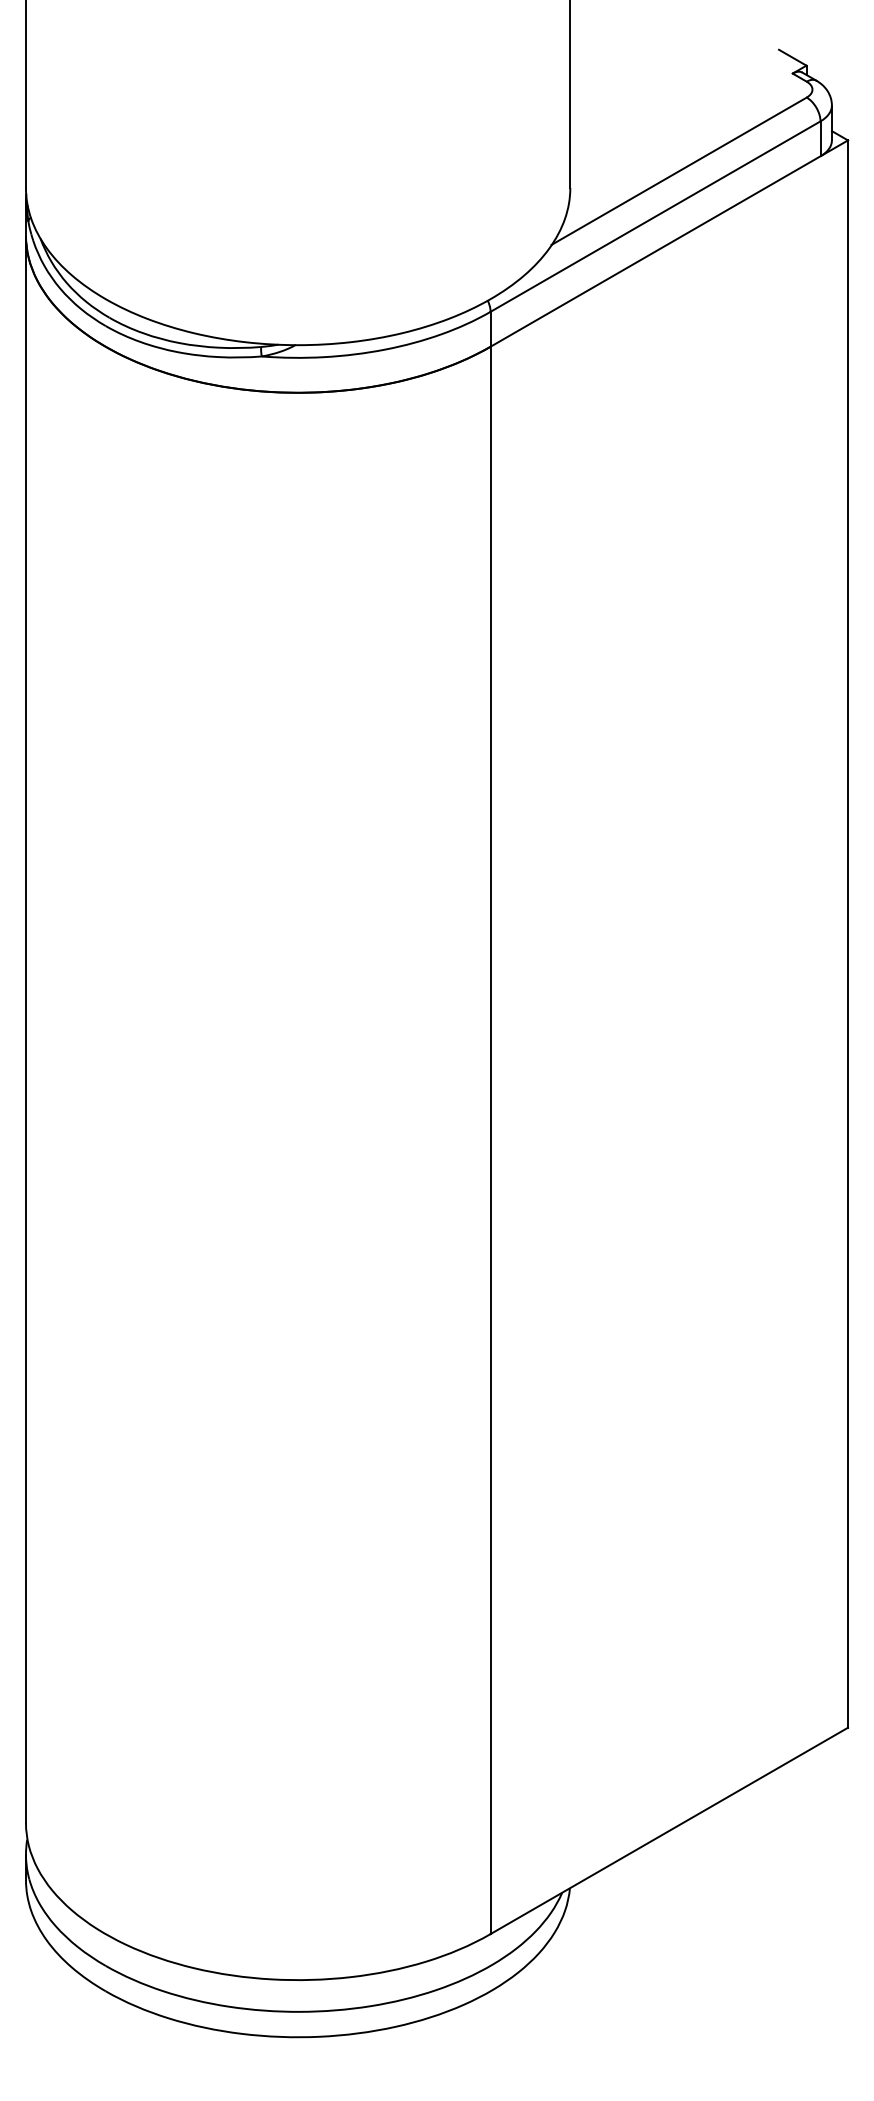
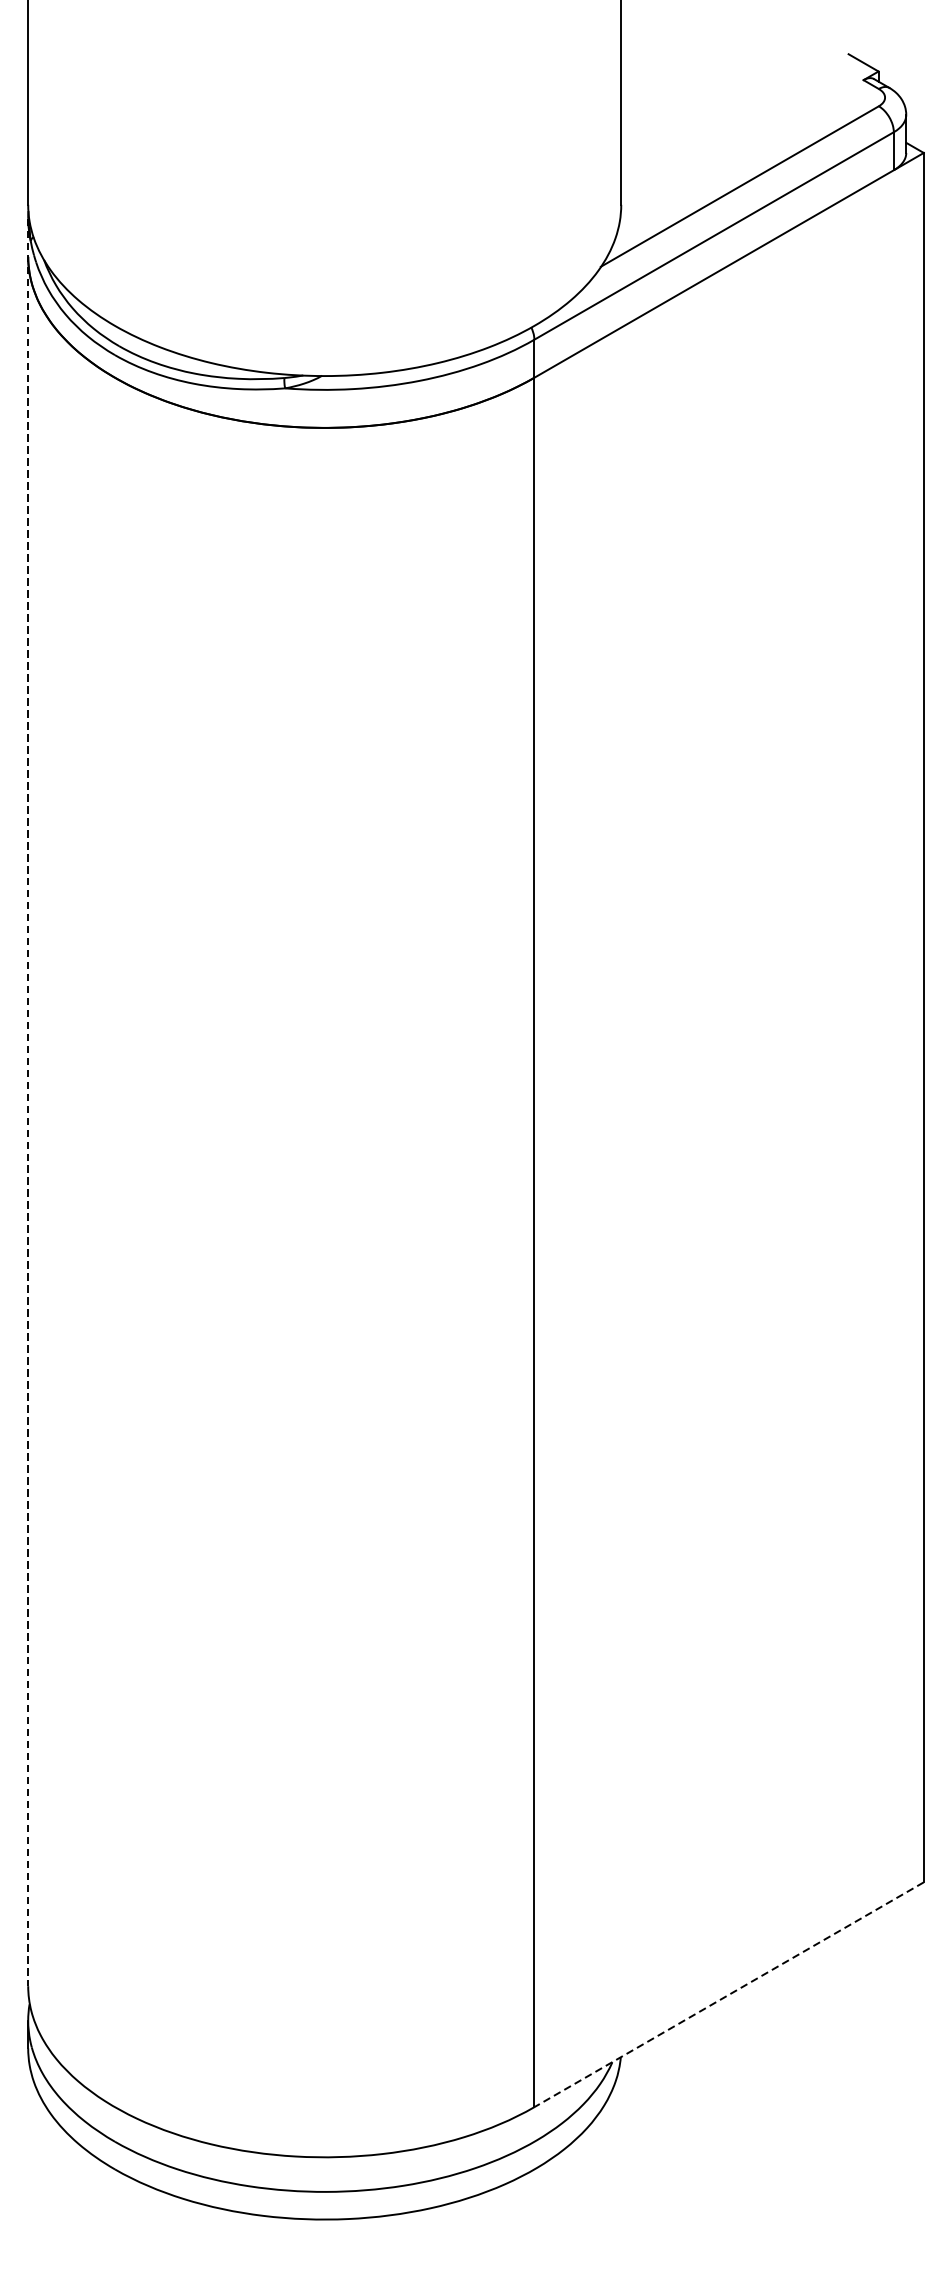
line: (25, 1012) -> (27, 1103), solid -> dashed
line: (668, 1831) -> (728, 1995), solid -> dashed

